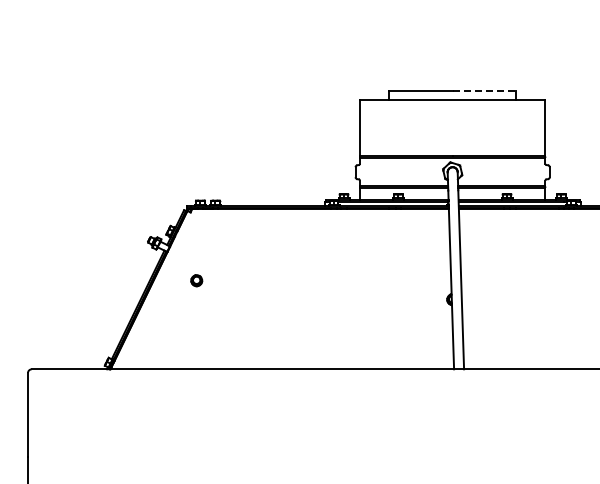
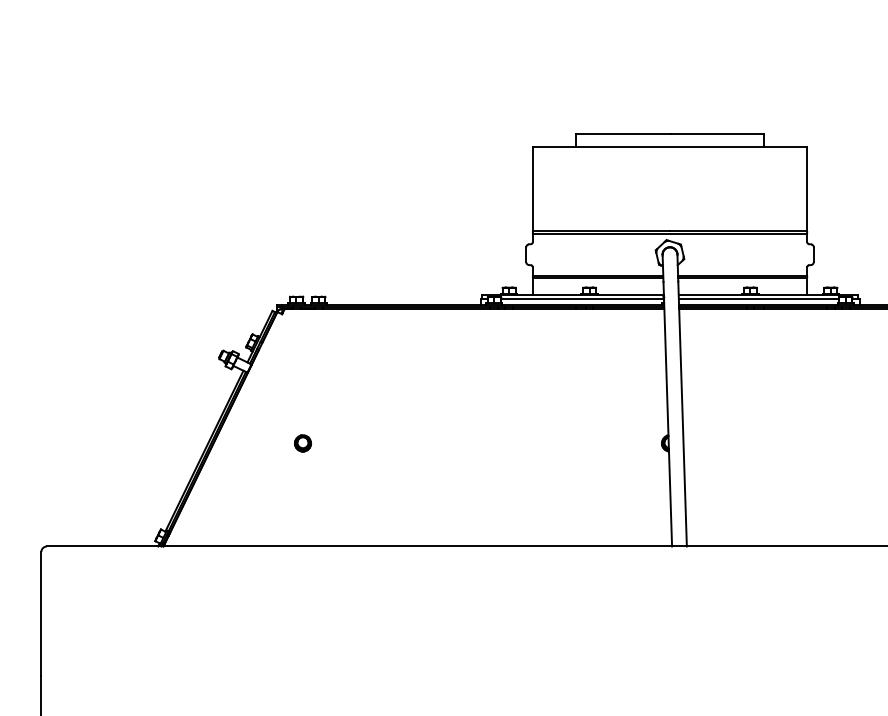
line: (485, 90) -> (718, 133), dashed -> solid
part: (196, 280) -> (302, 443), moved

